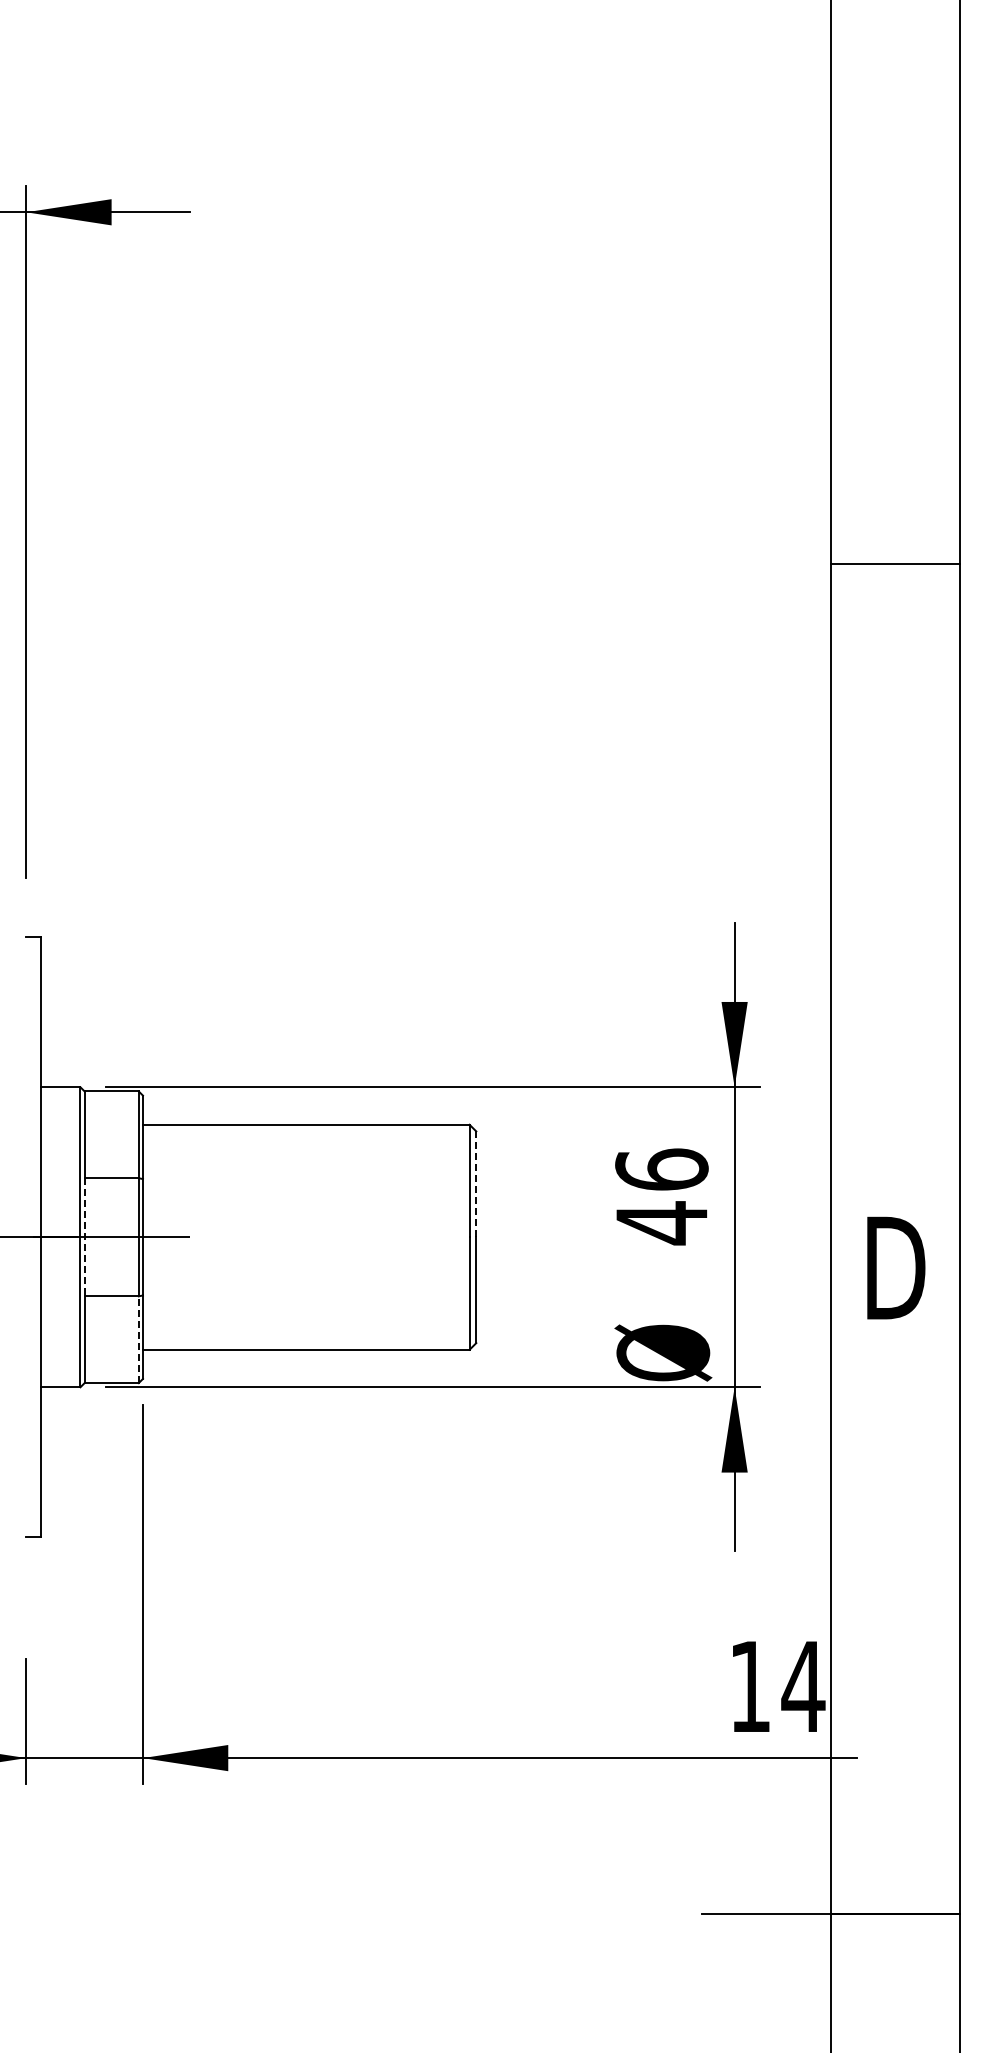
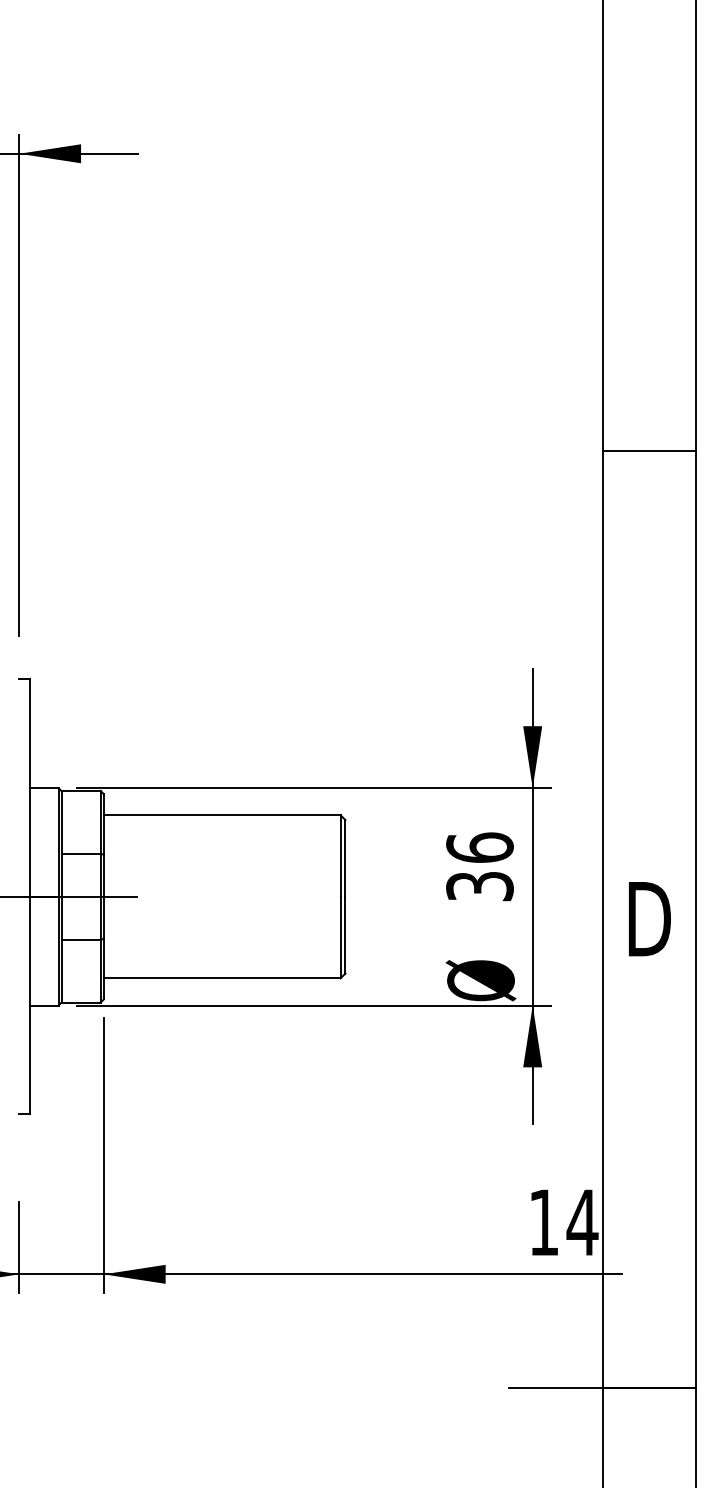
line: (895, 563) -> (649, 451), moved
line: (476, 1184) -> (345, 858), dashed -> solid
text: (661, 1223) -> (479, 886), 46 -> 36
line: (84, 1237) -> (61, 896), dashed -> solid
line: (138, 1339) -> (100, 970), dashed -> solid

